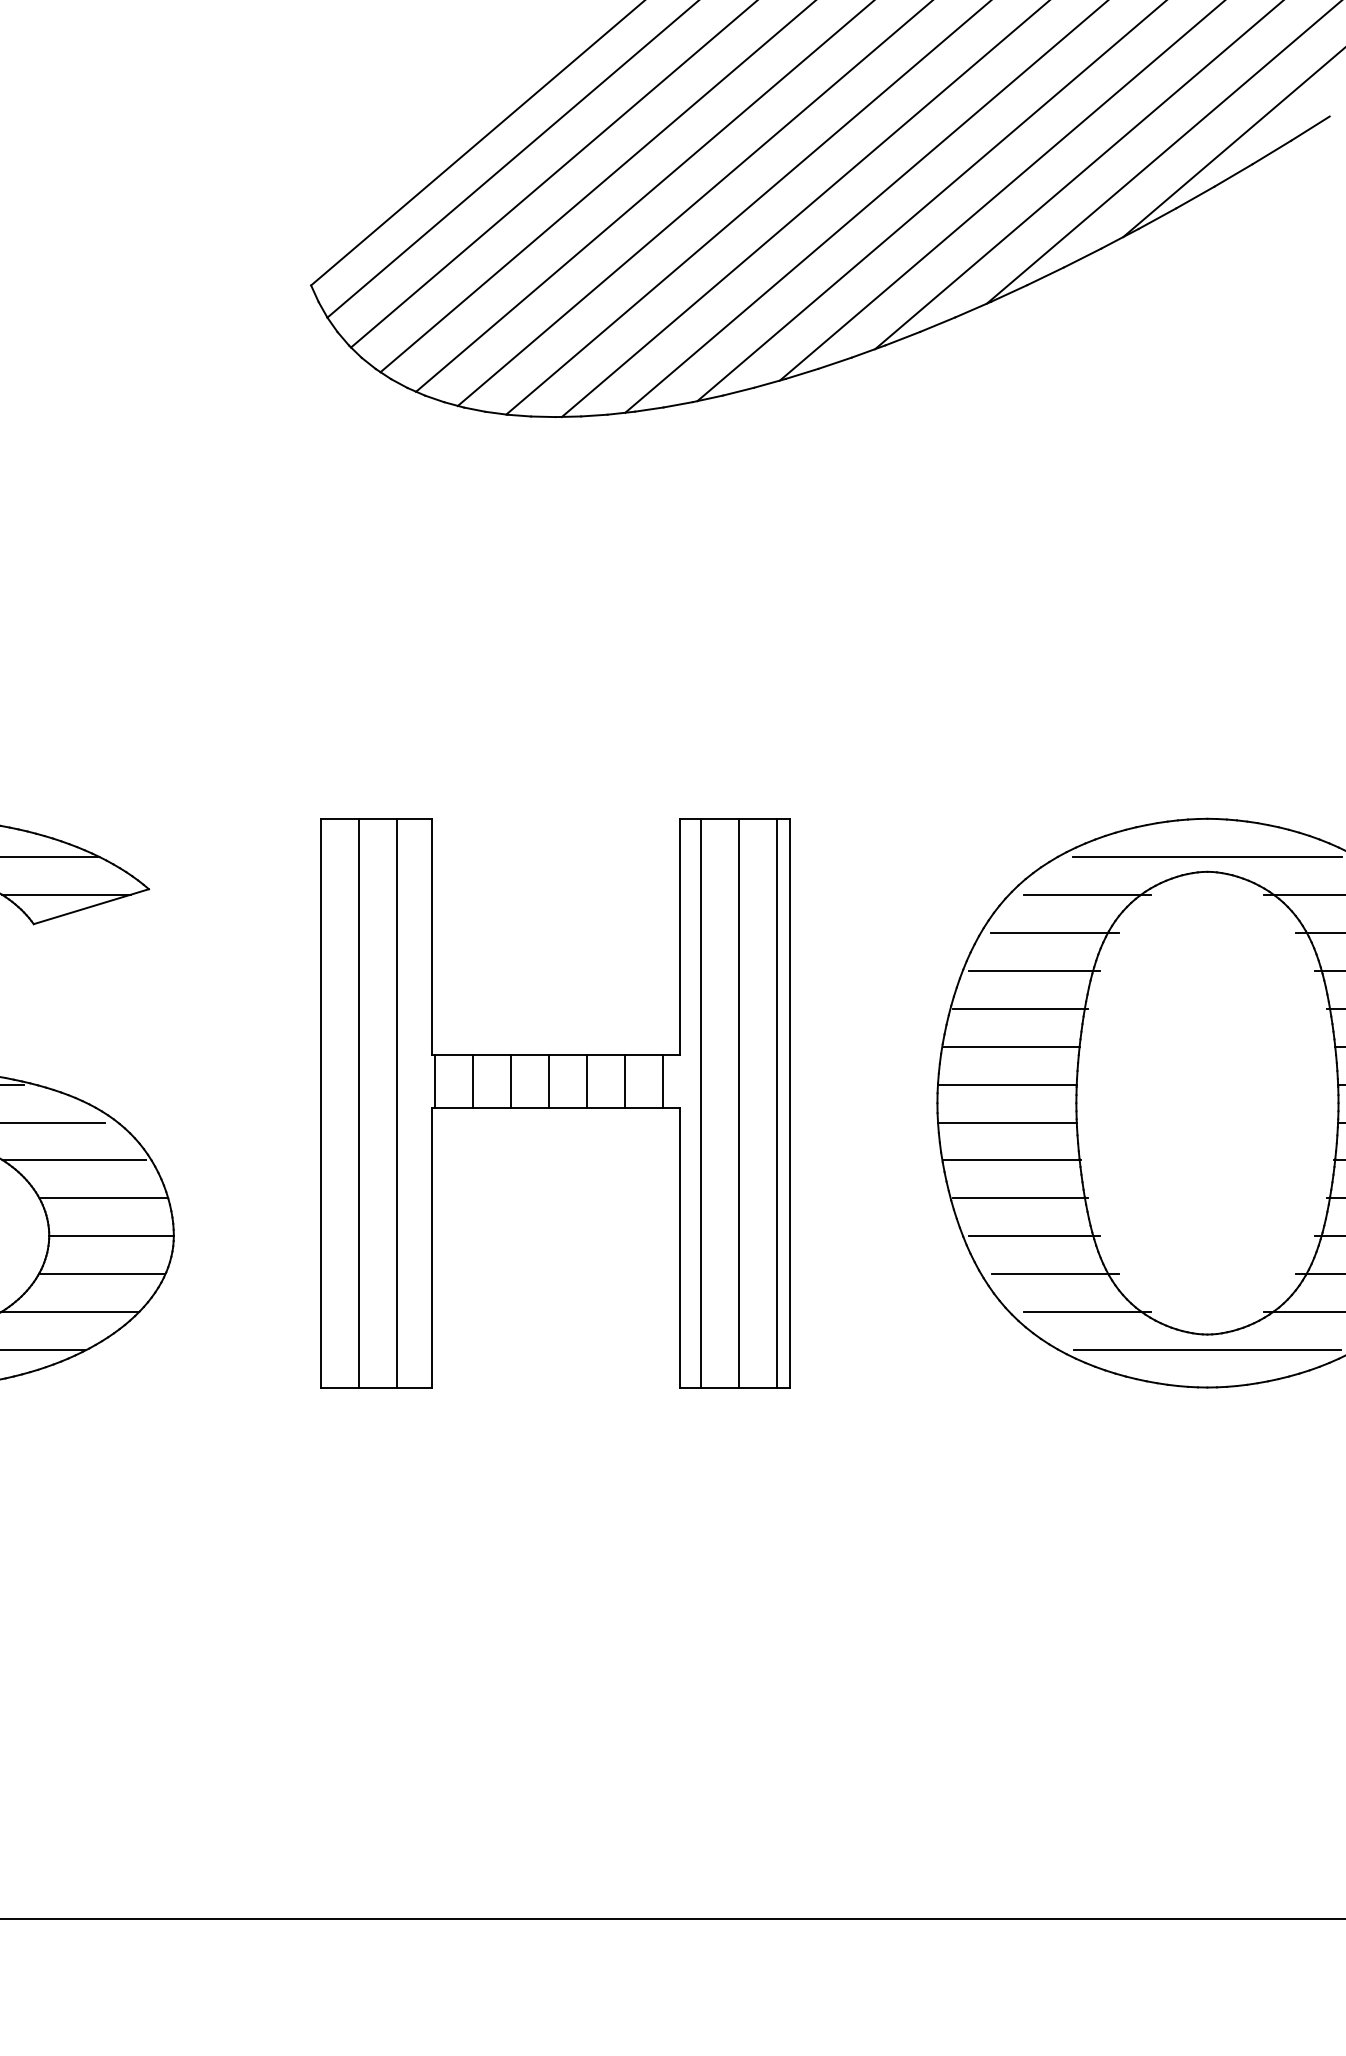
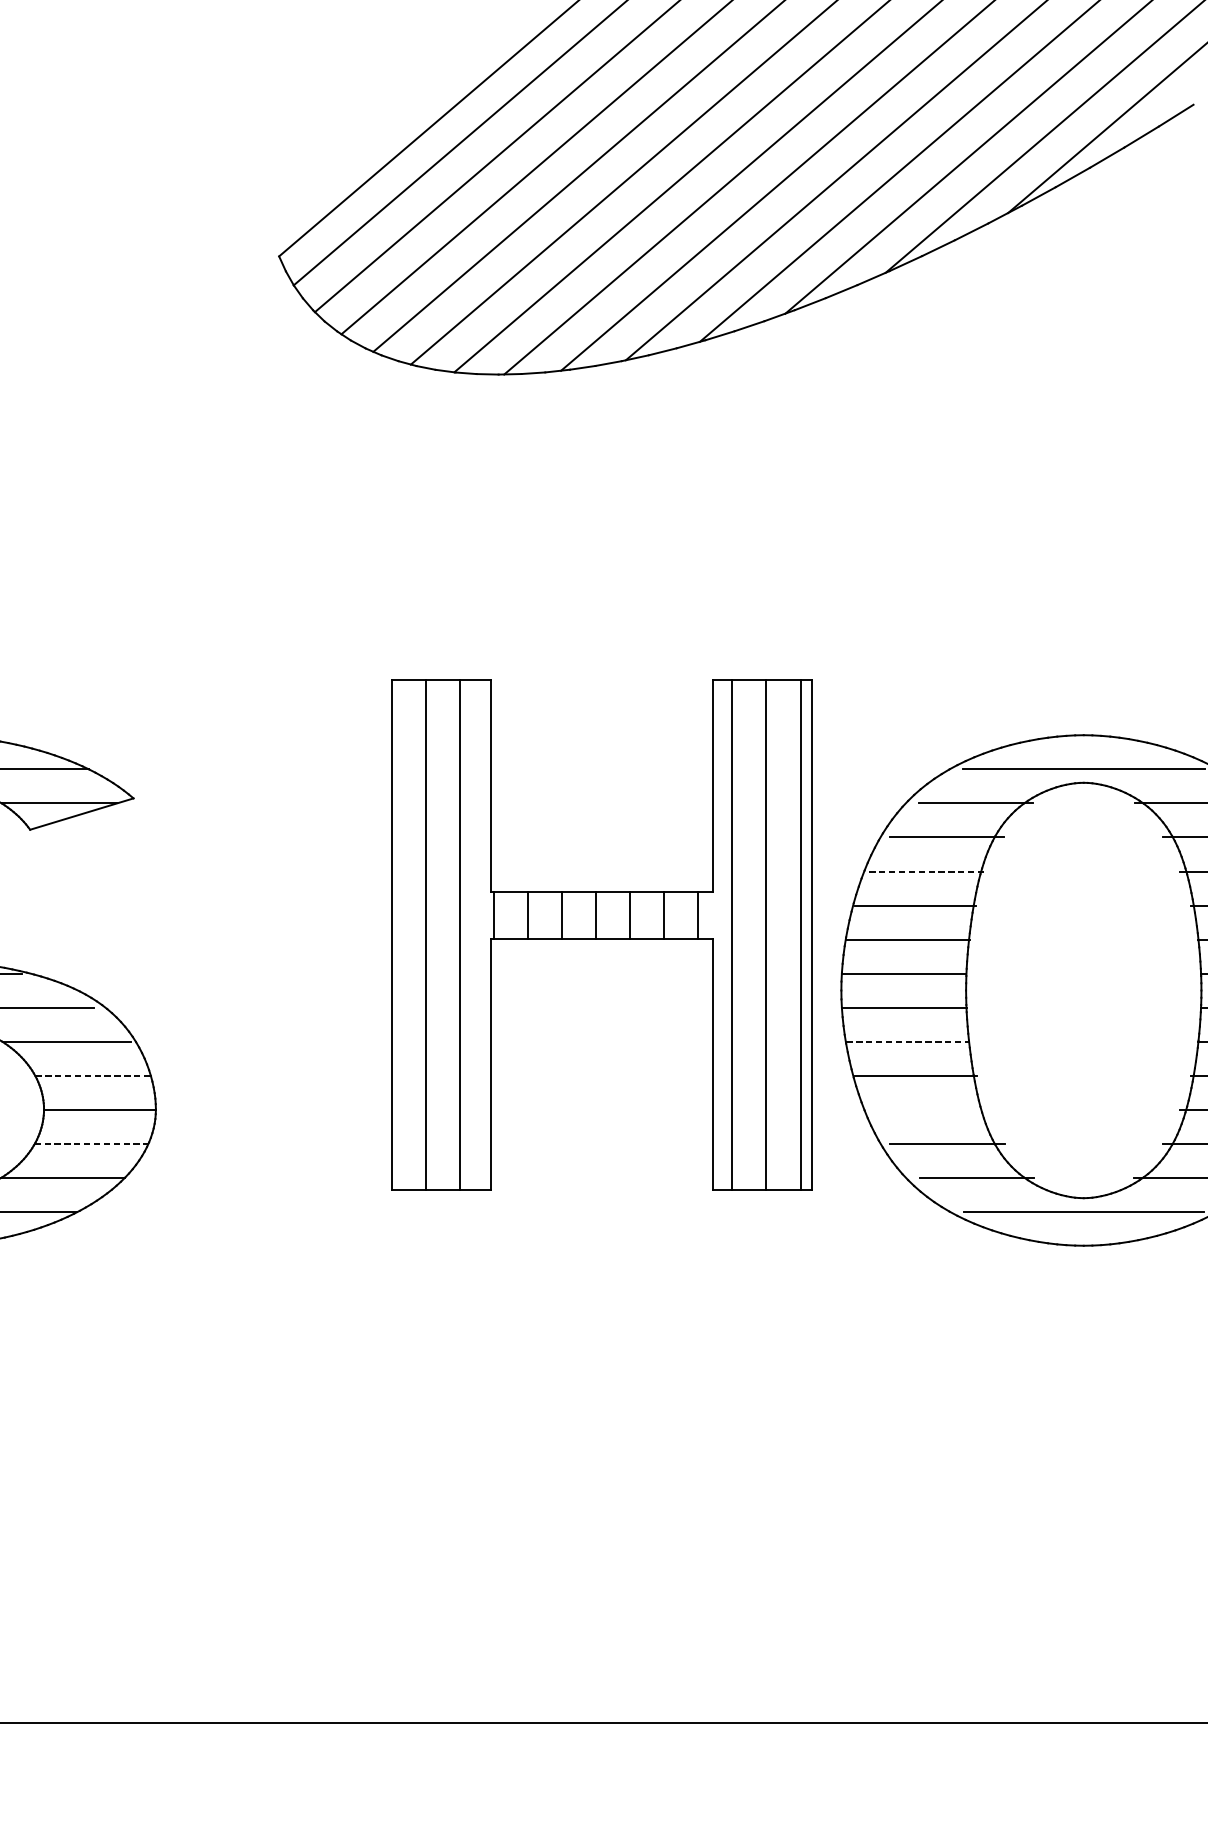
line: (1034, 970) -> (928, 871), solid -> dashed
part: (555, 1103) -> (601, 935), moved
line: (1011, 1160) -> (907, 1041), solid -> dashed
line: (103, 1198) -> (92, 1076), solid -> dashed
line: (1034, 1236) -> (928, 1110), removed
line: (102, 1274) -> (91, 1144), solid -> dashed

